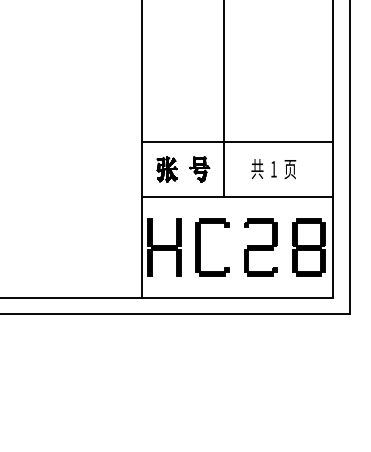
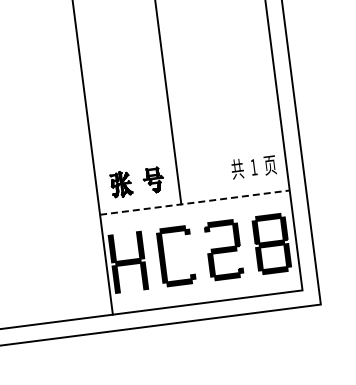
line: (237, 142) -> (187, 148), removed
text: (273, 168) -> (253, 166), moved
line: (237, 196) -> (194, 202), solid -> dashed

